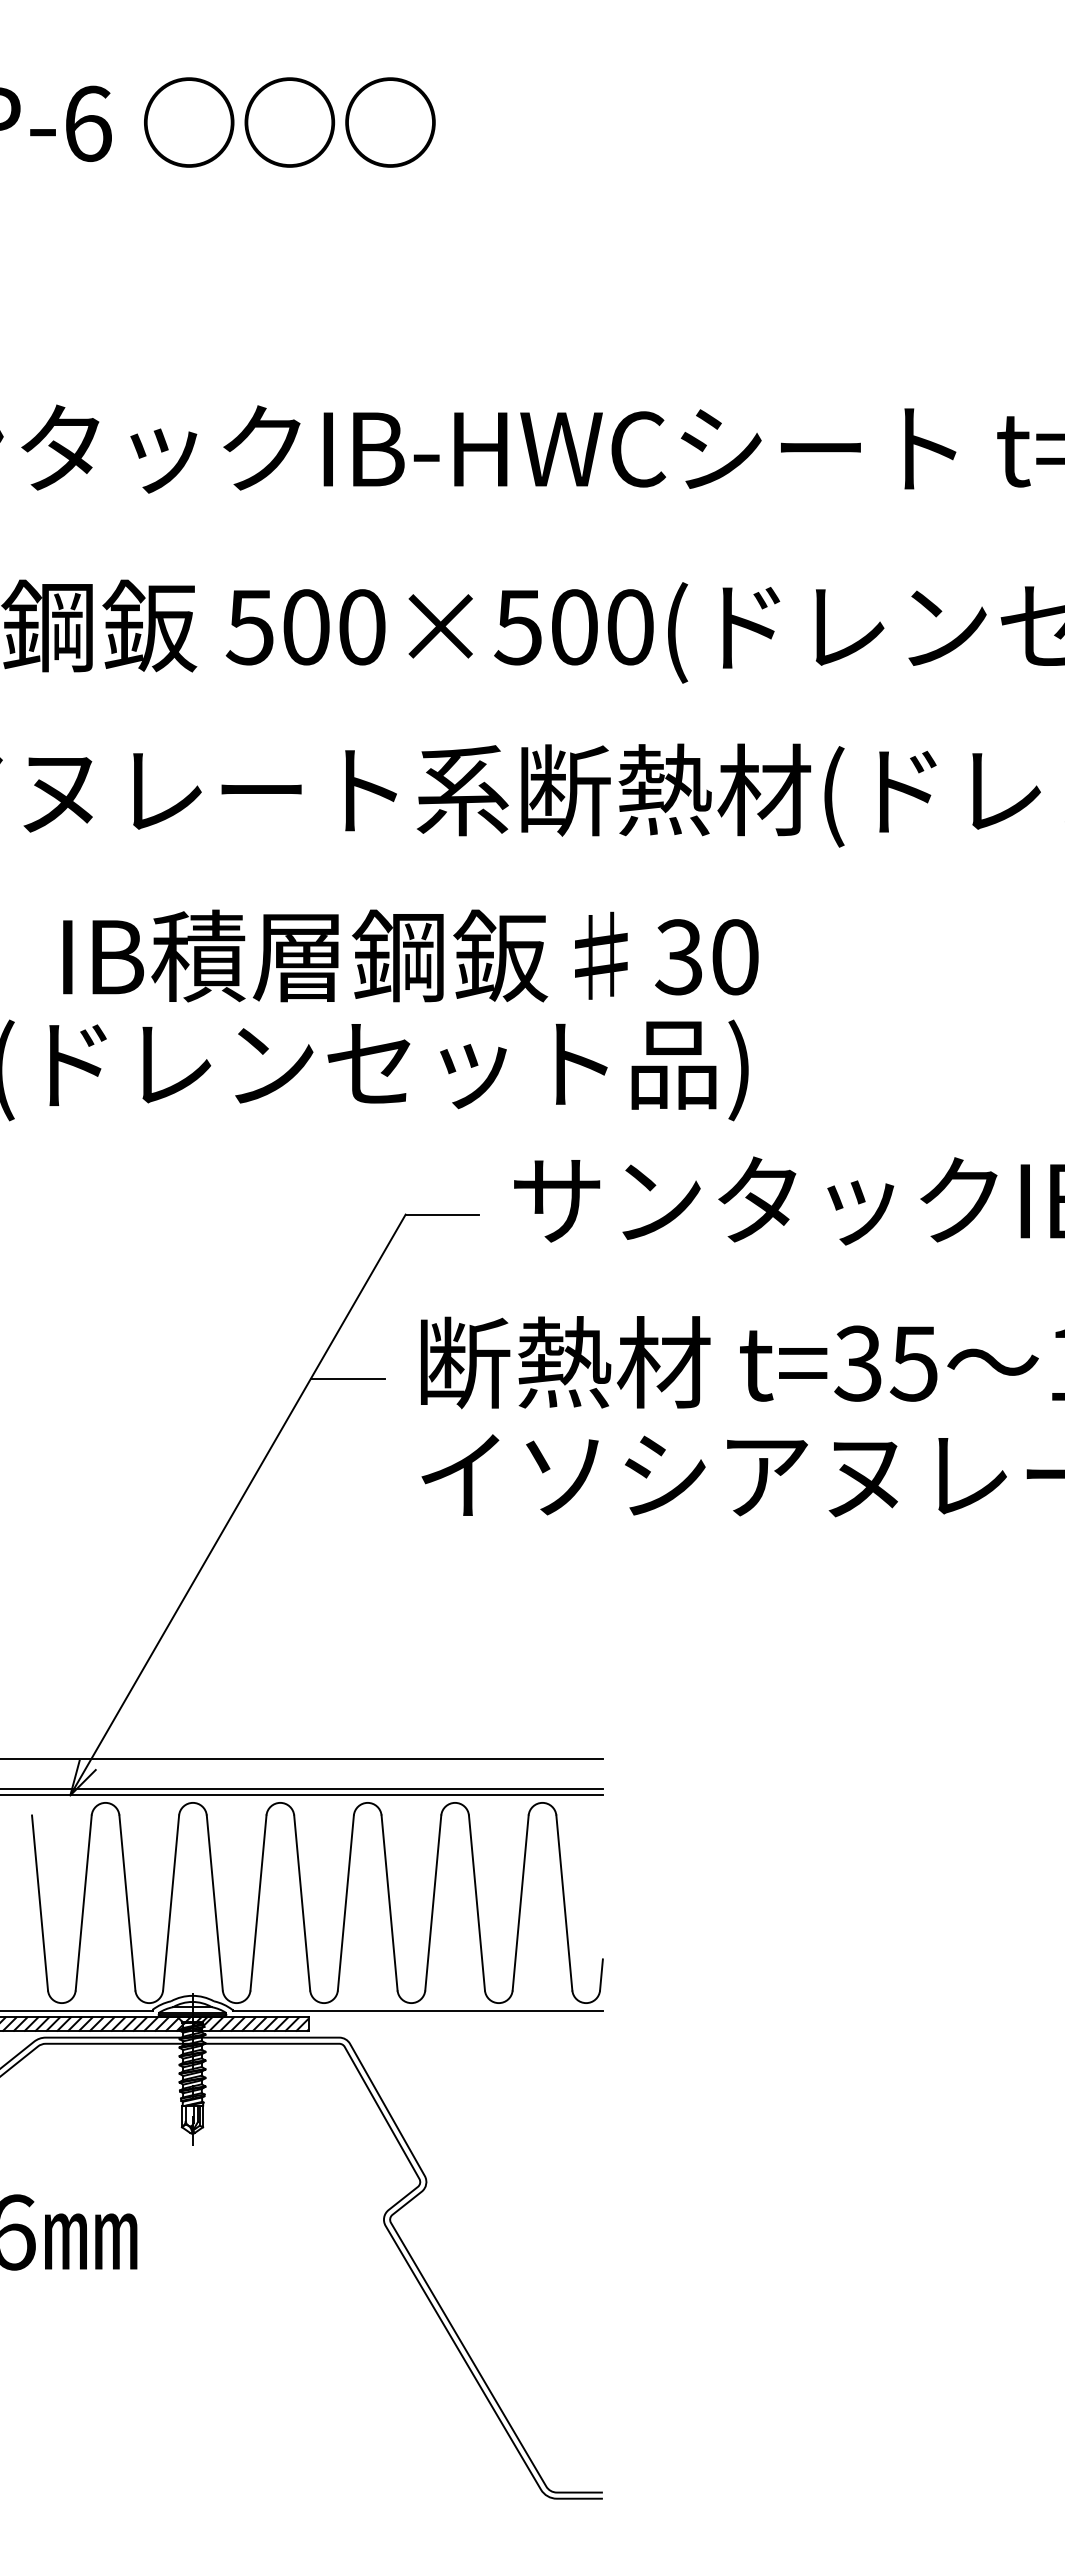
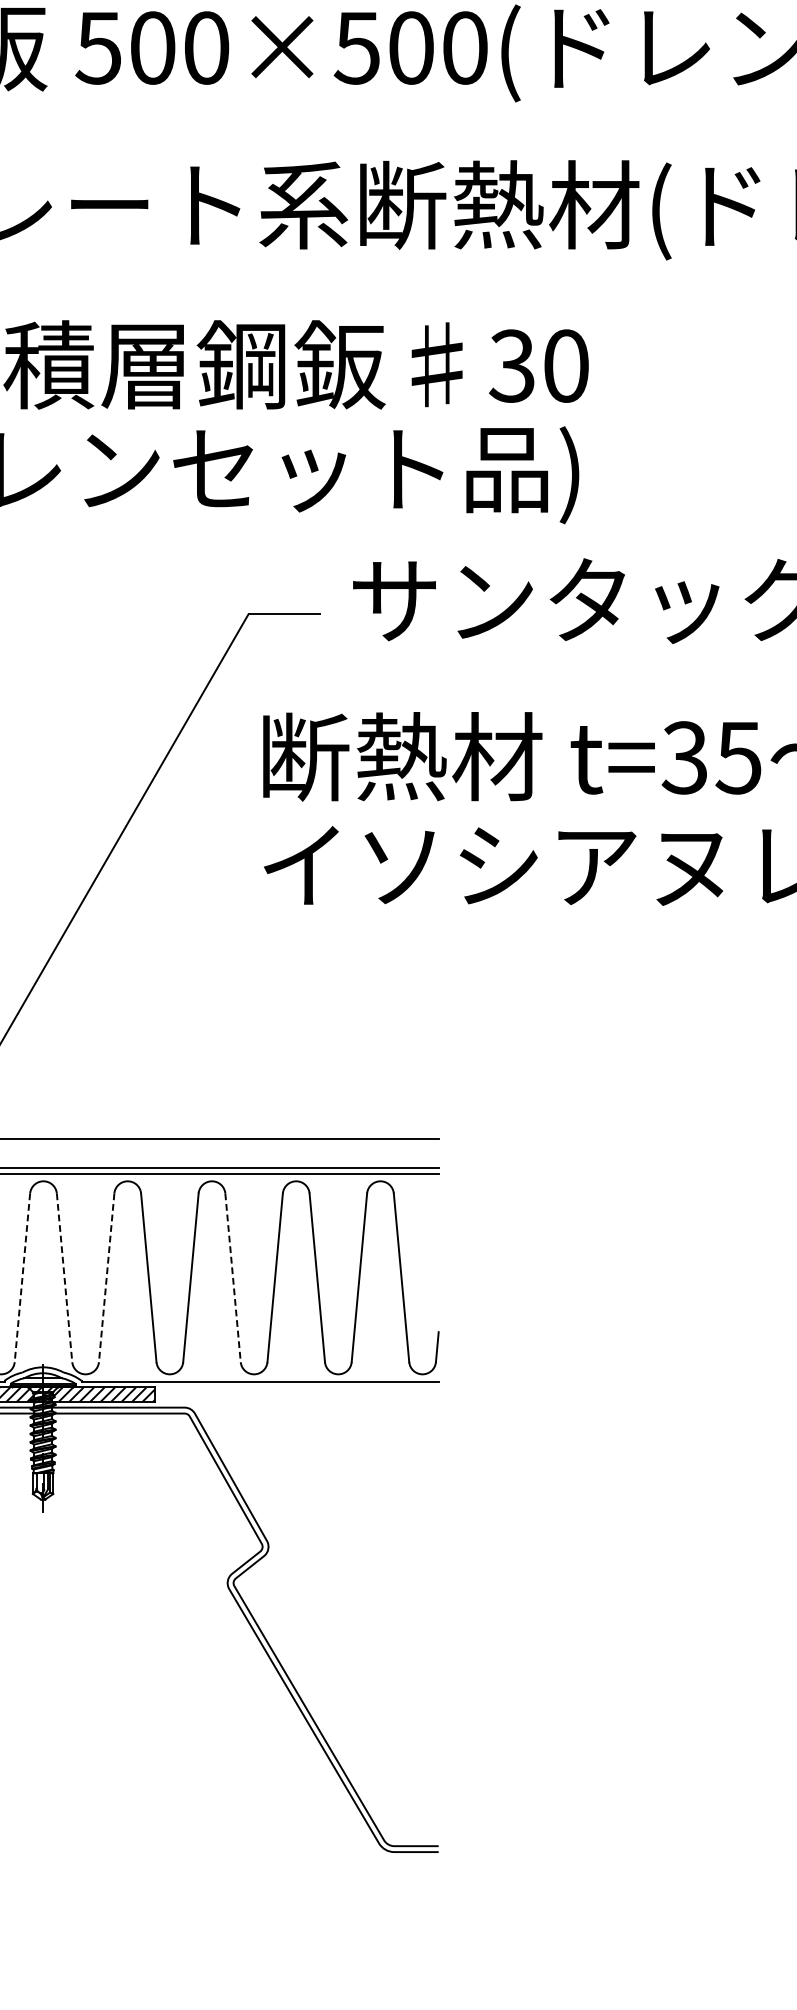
line: (347, 1378) -> (192, 772), removed
line: (171, 1903) -> (22, 1278), solid -> dashed
line: (214, 1903) -> (64, 1278), solid -> dashed
line: (258, 1903) -> (106, 1278), solid -> dashed
line: (389, 1903) -> (232, 1278), solid -> dashed

